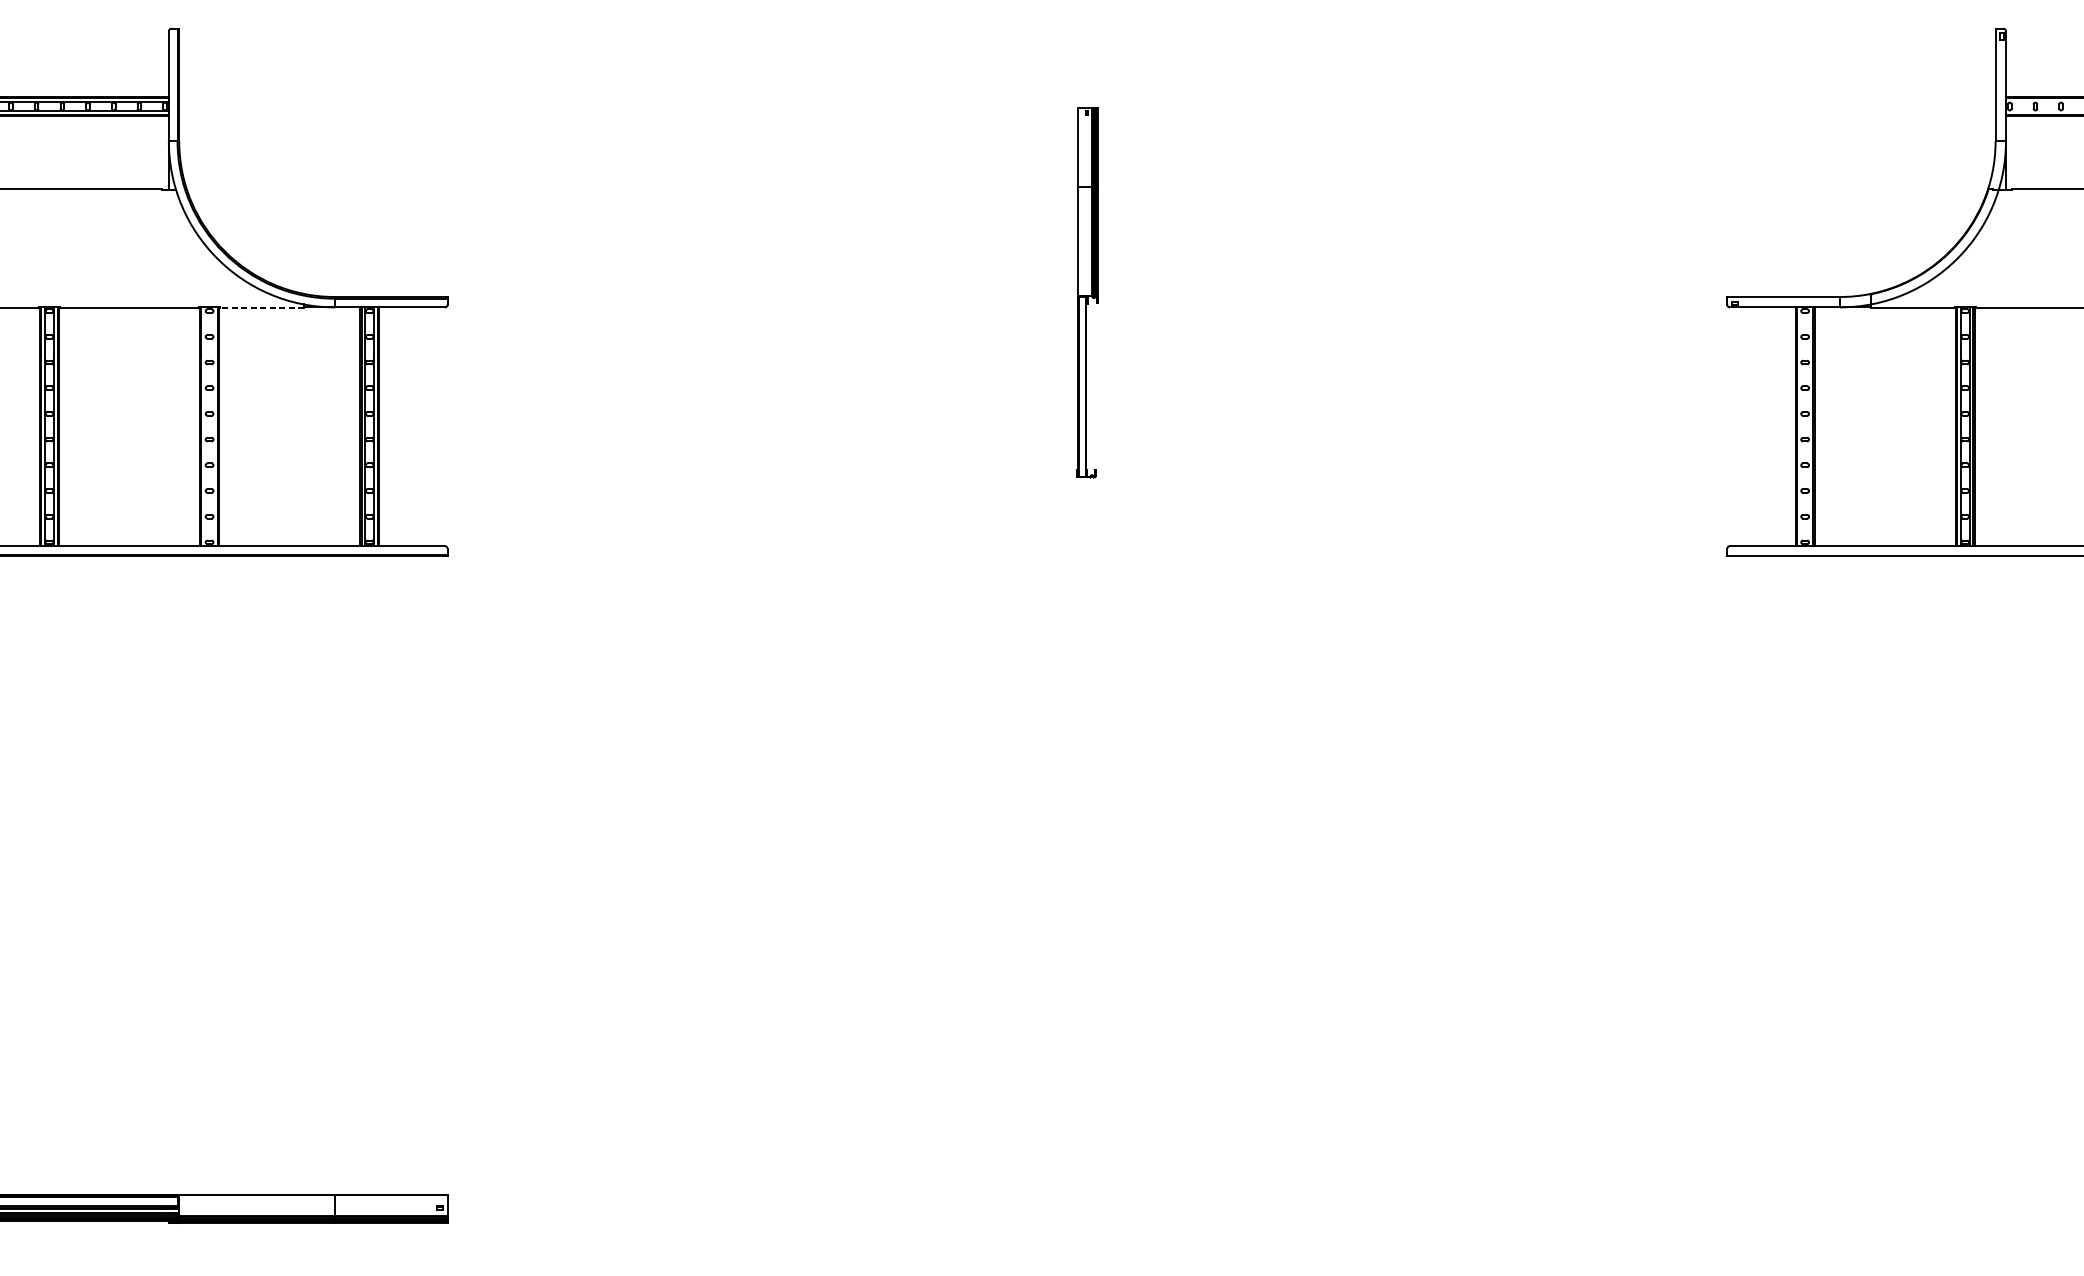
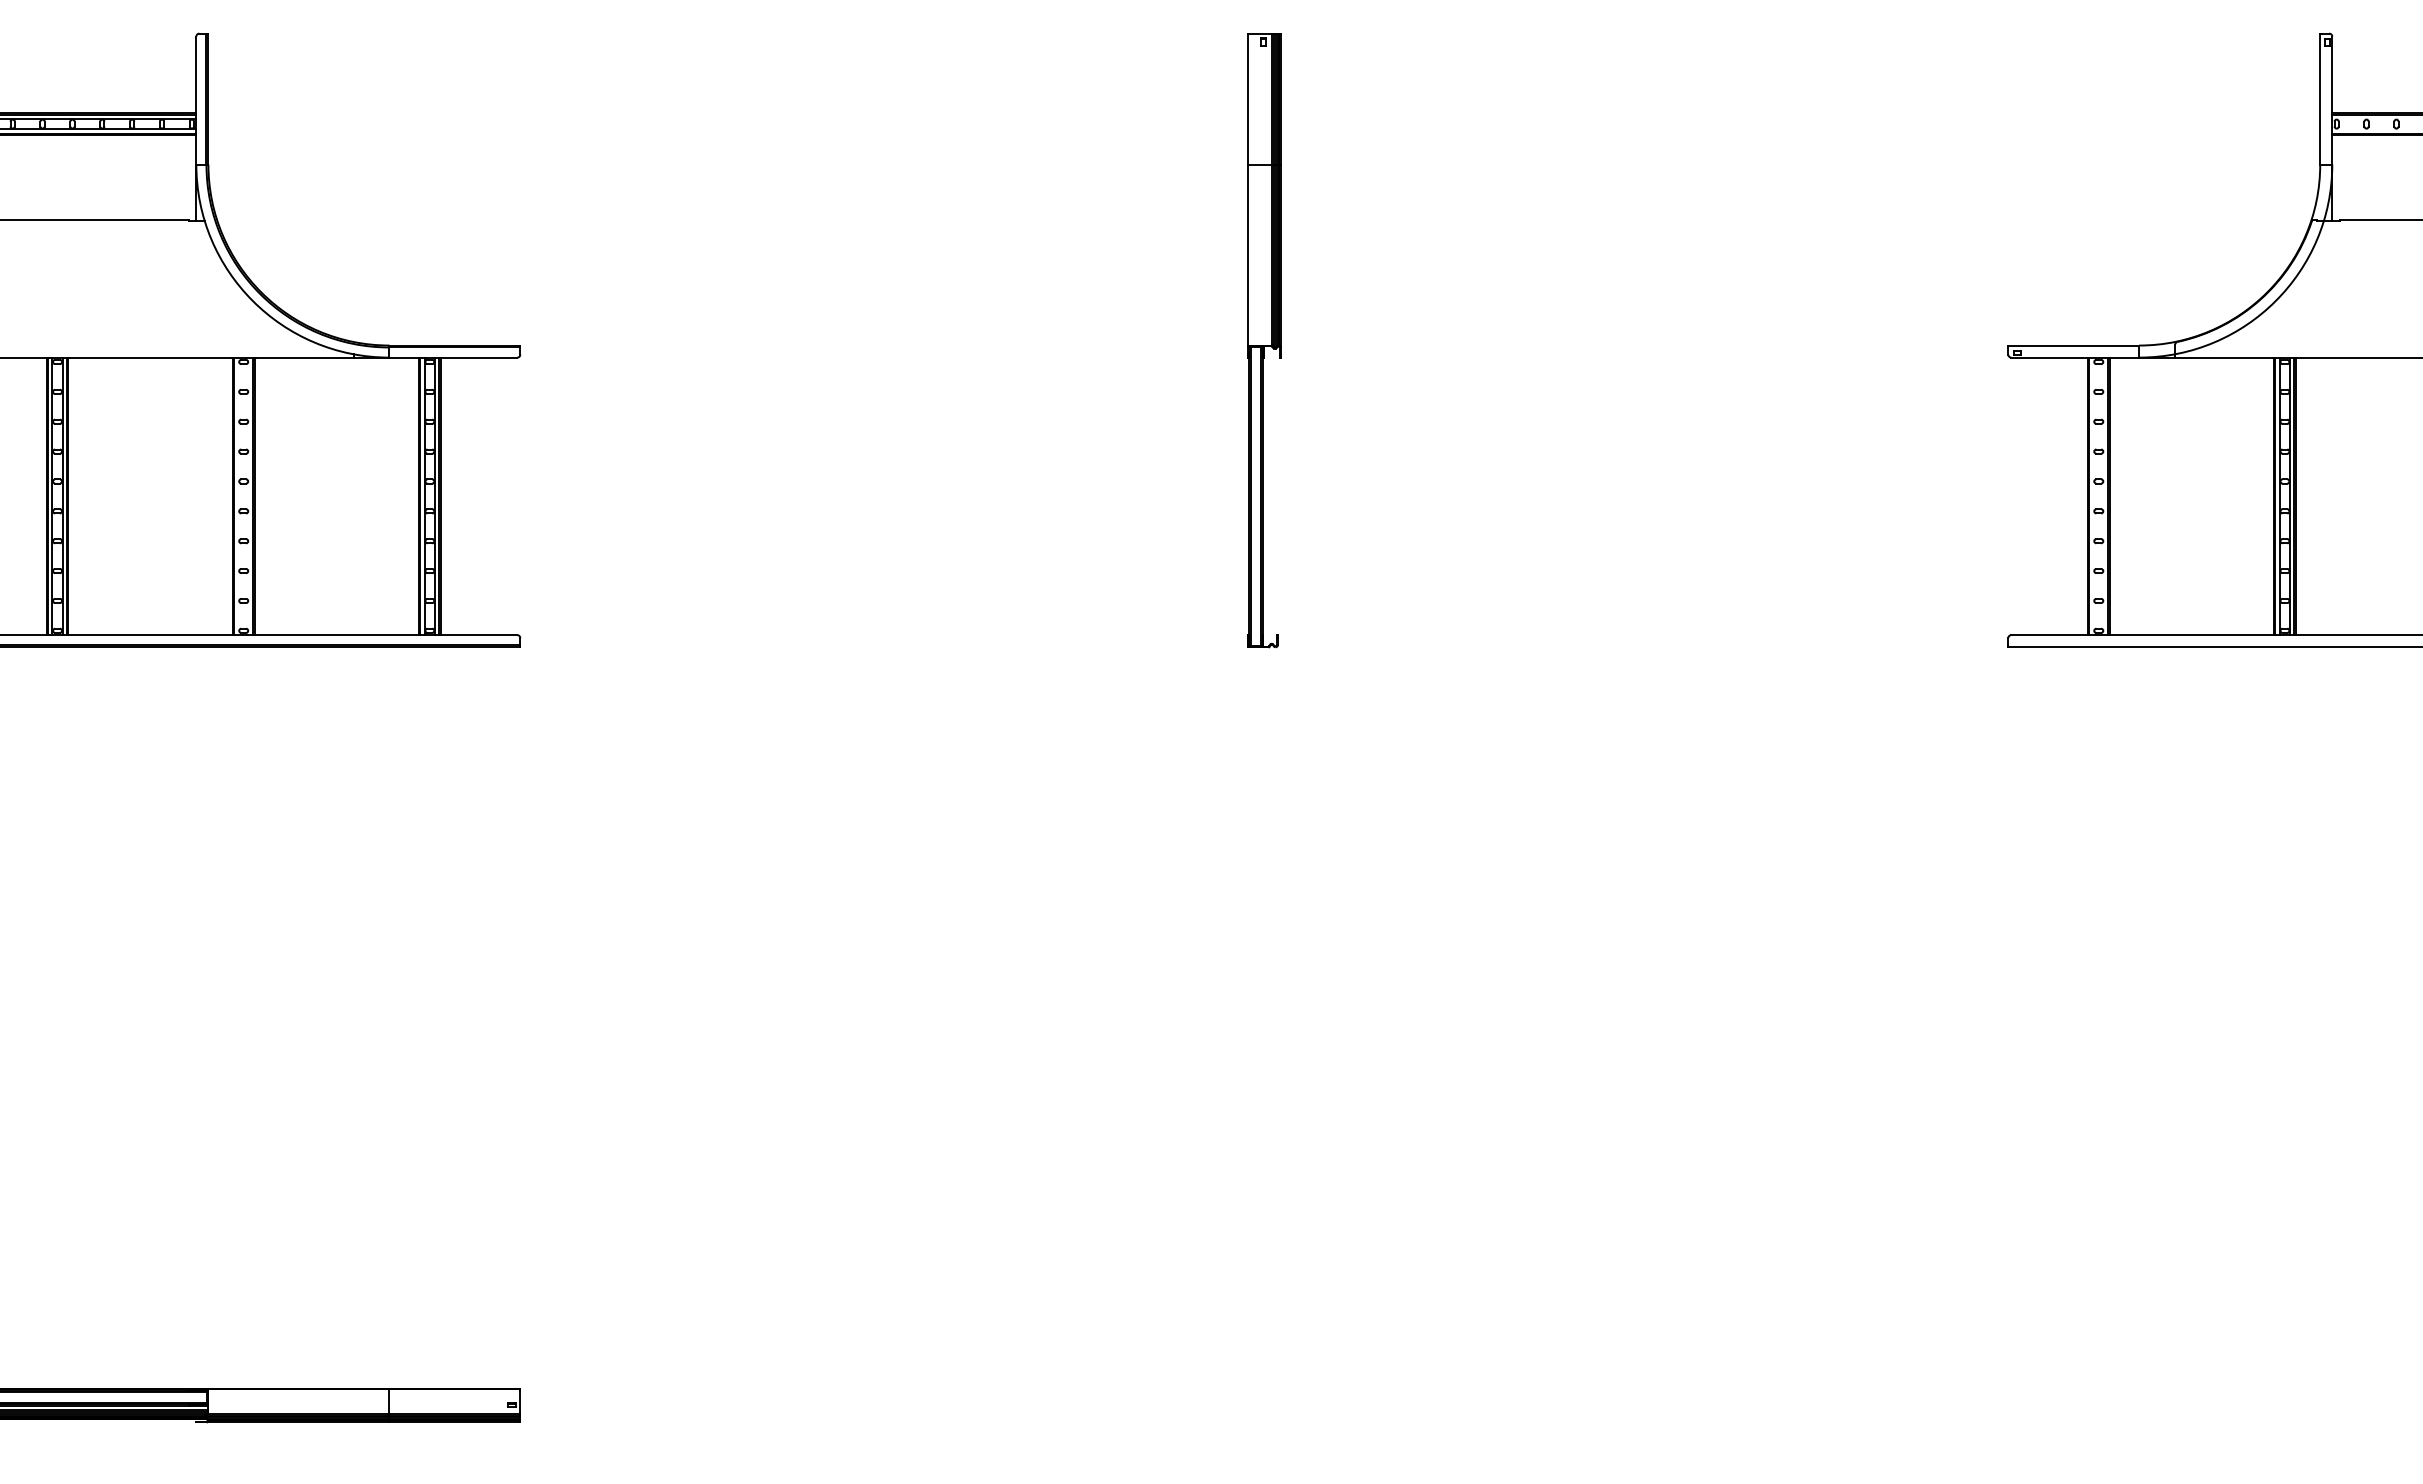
part: (1087, 292) -> (1264, 340), size x1.43
line: (261, 308) -> (304, 358), dashed -> solid

